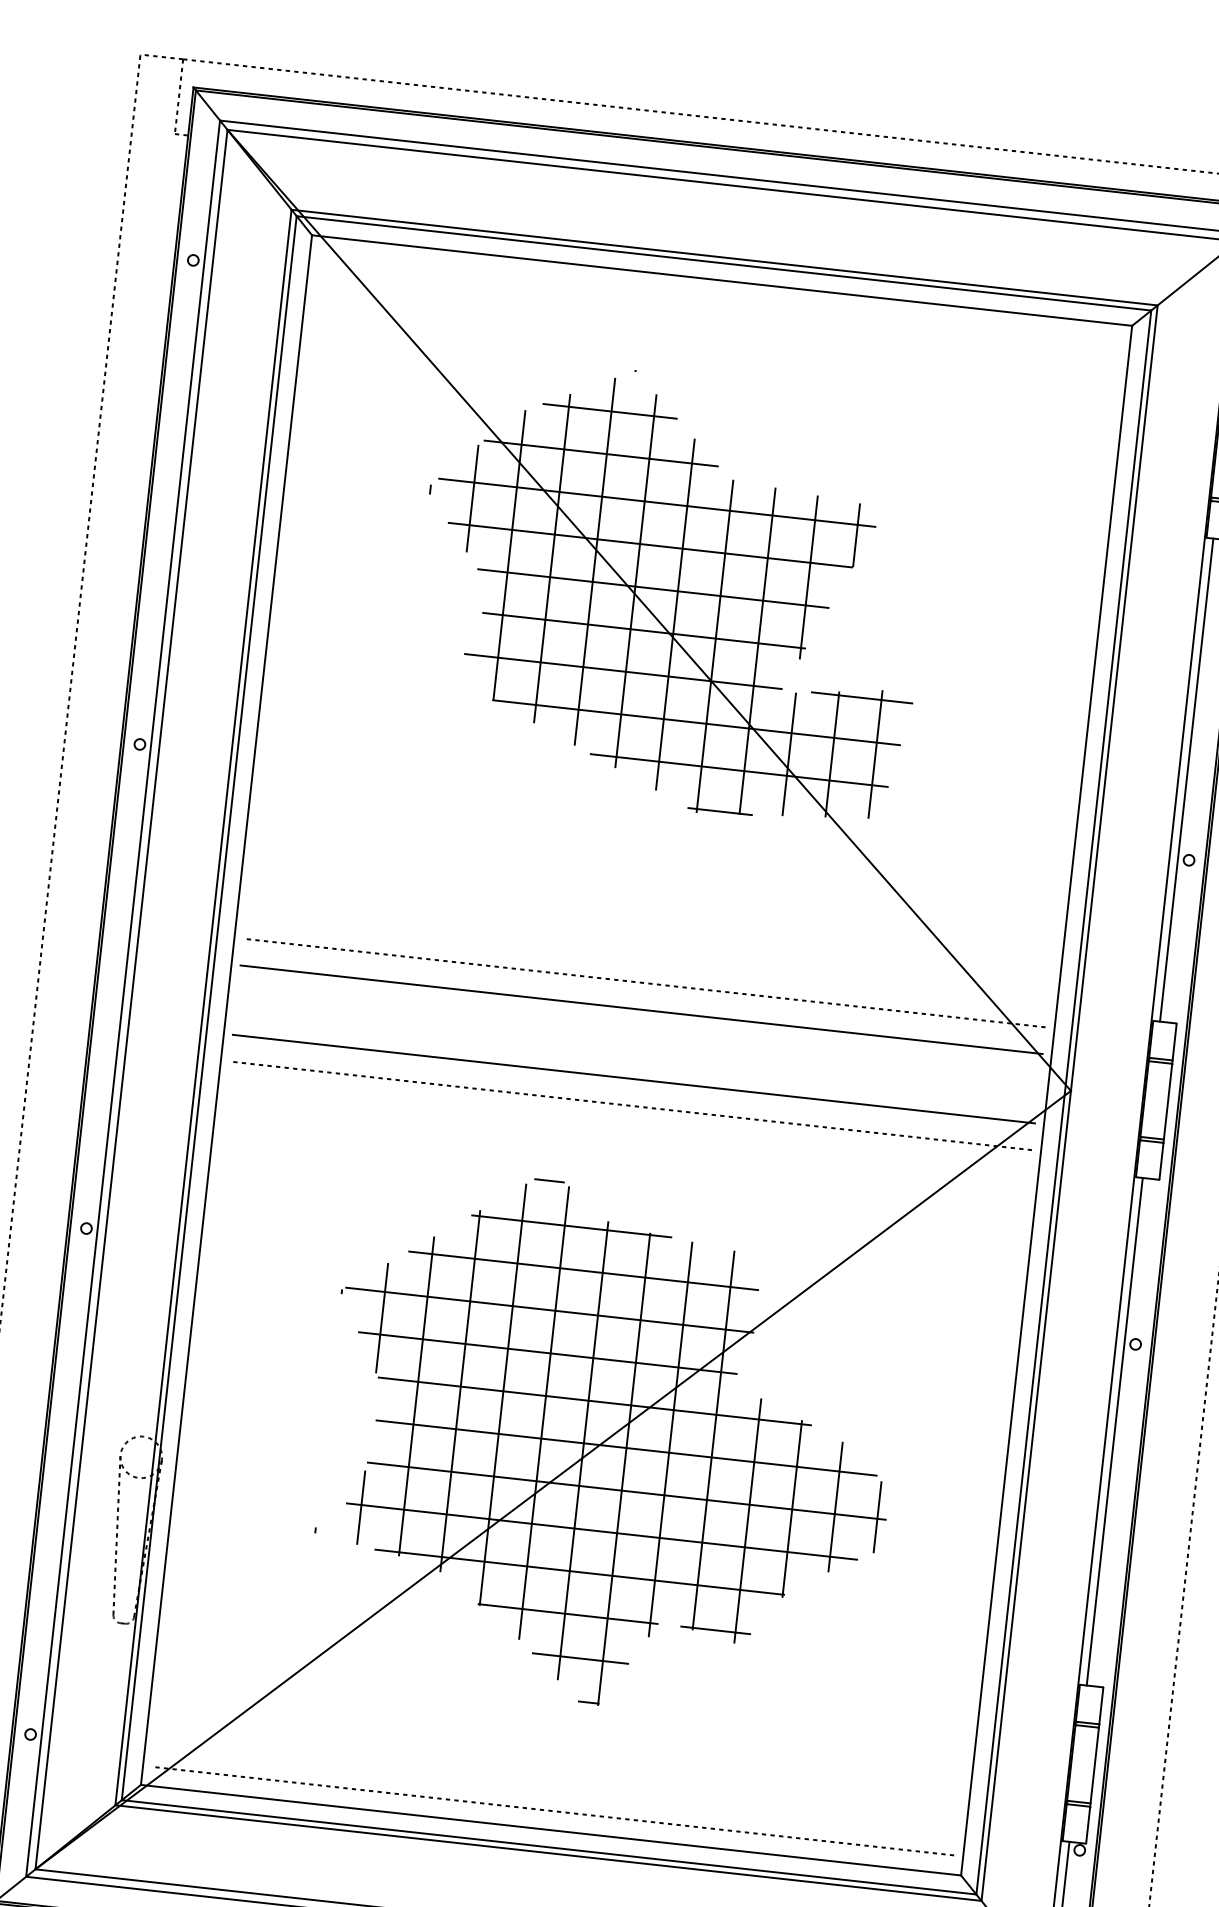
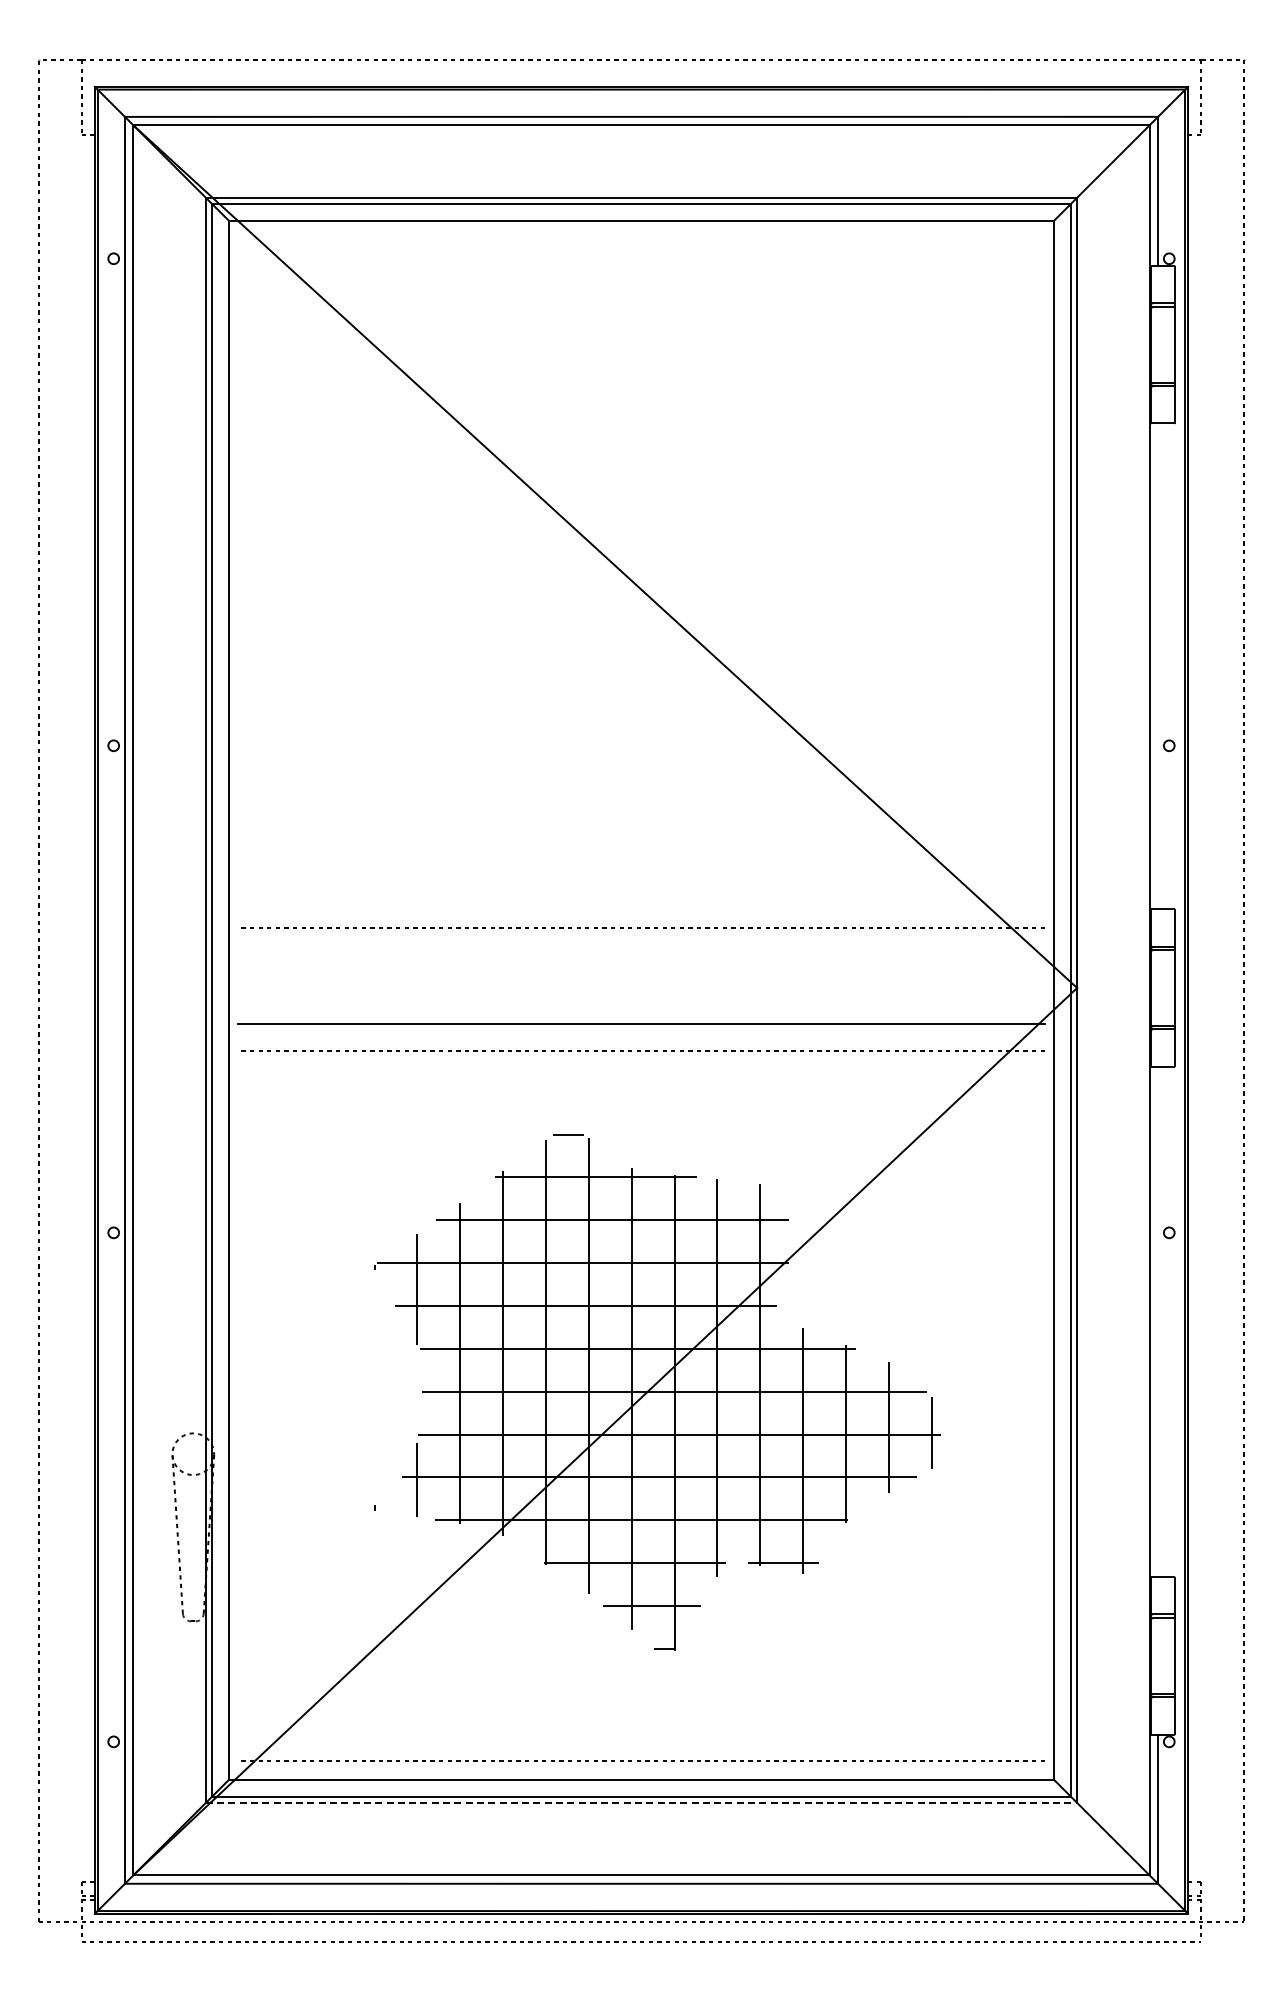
hatch: (671, 592) -> (625, 536), removed
line: (1187, 780) -> (1158, 666), removed
line: (641, 1009) -> (641, 954), removed
line: (1115, 1431) -> (1158, 1321), removed
line: (548, 1852) -> (641, 1802), solid -> dashed

